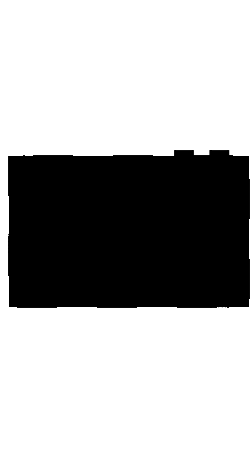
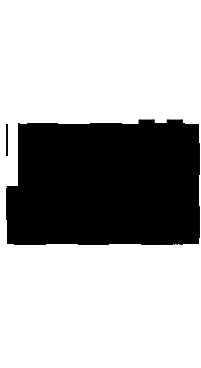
fill: (15, 195) -> (12, 155), removed

